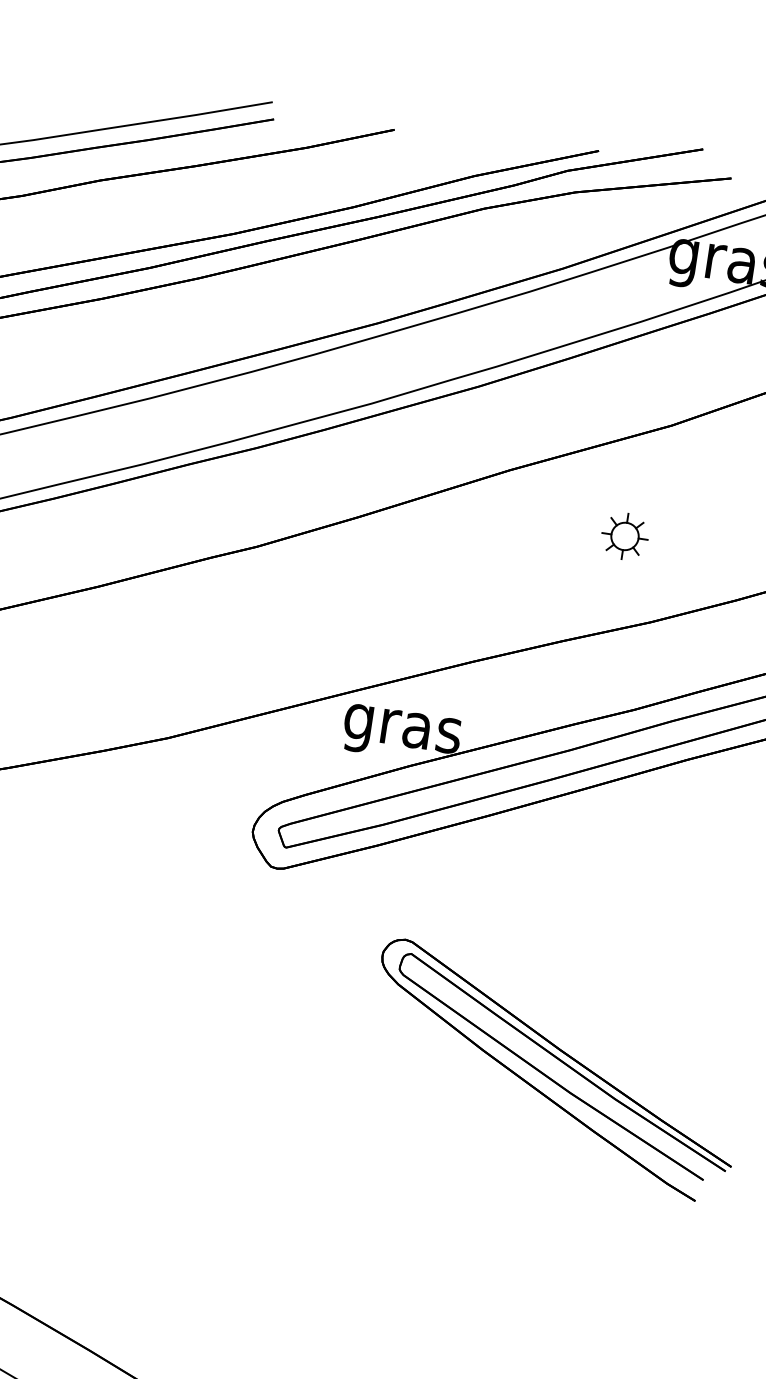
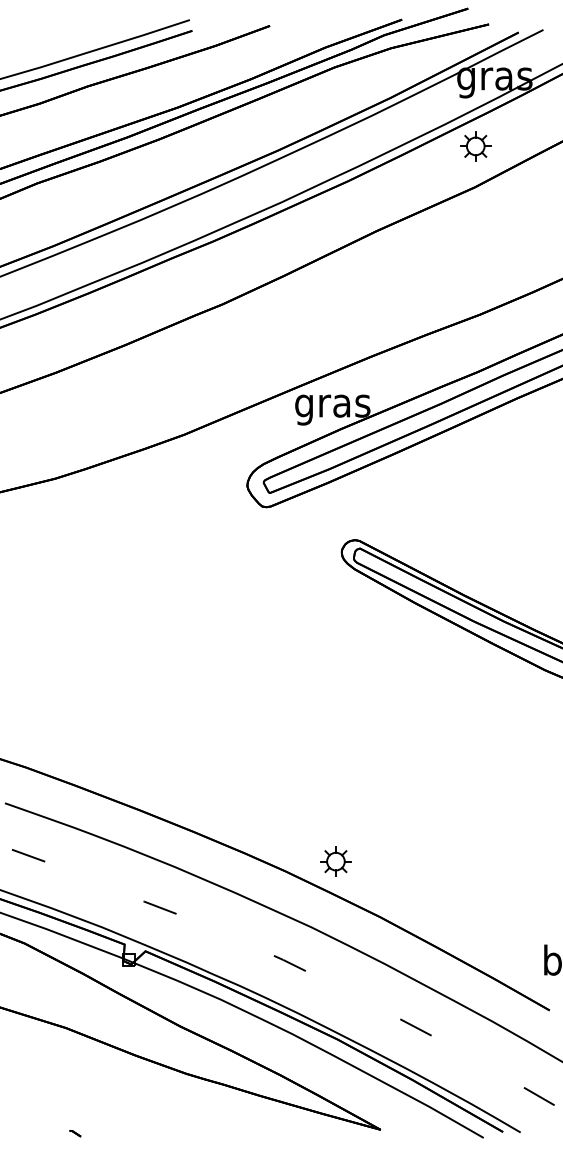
part: (624, 536) -> (475, 146), moved

